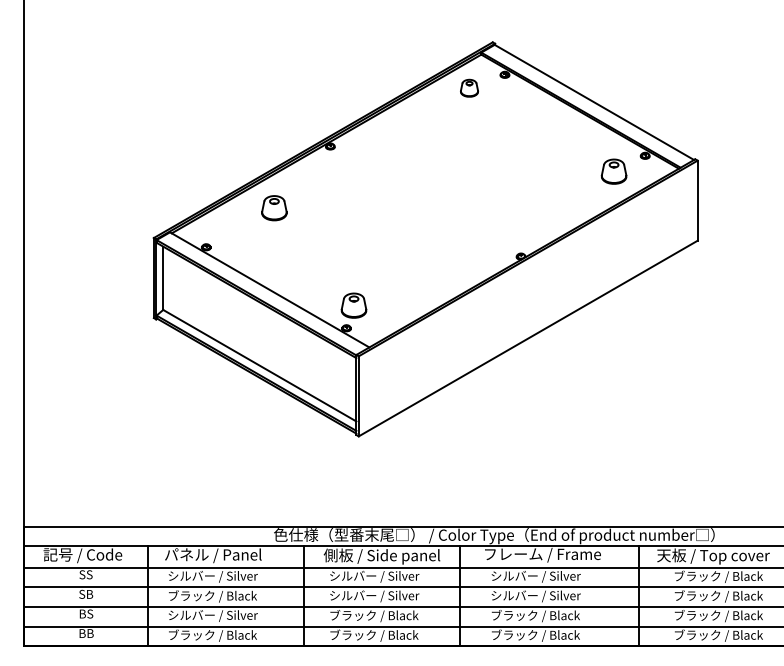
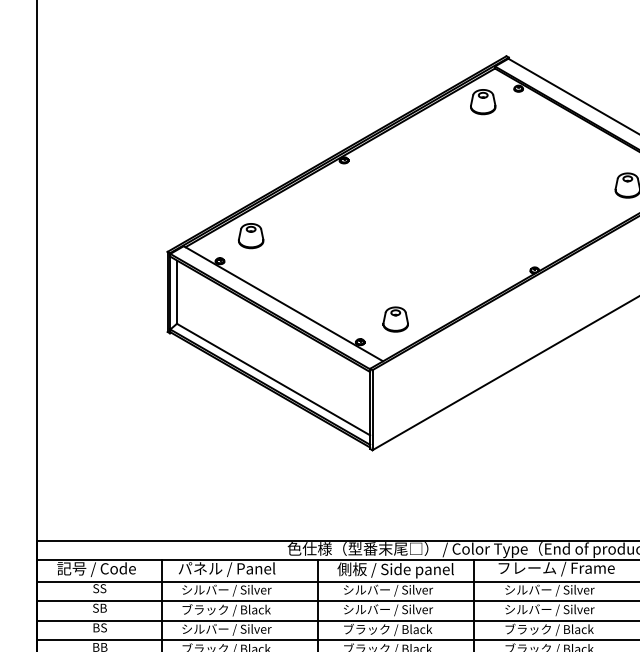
part: (469, 88) -> (483, 102), size x1.43
part: (274, 208) -> (251, 236), moved
part: (353, 305) -> (395, 319), moved

